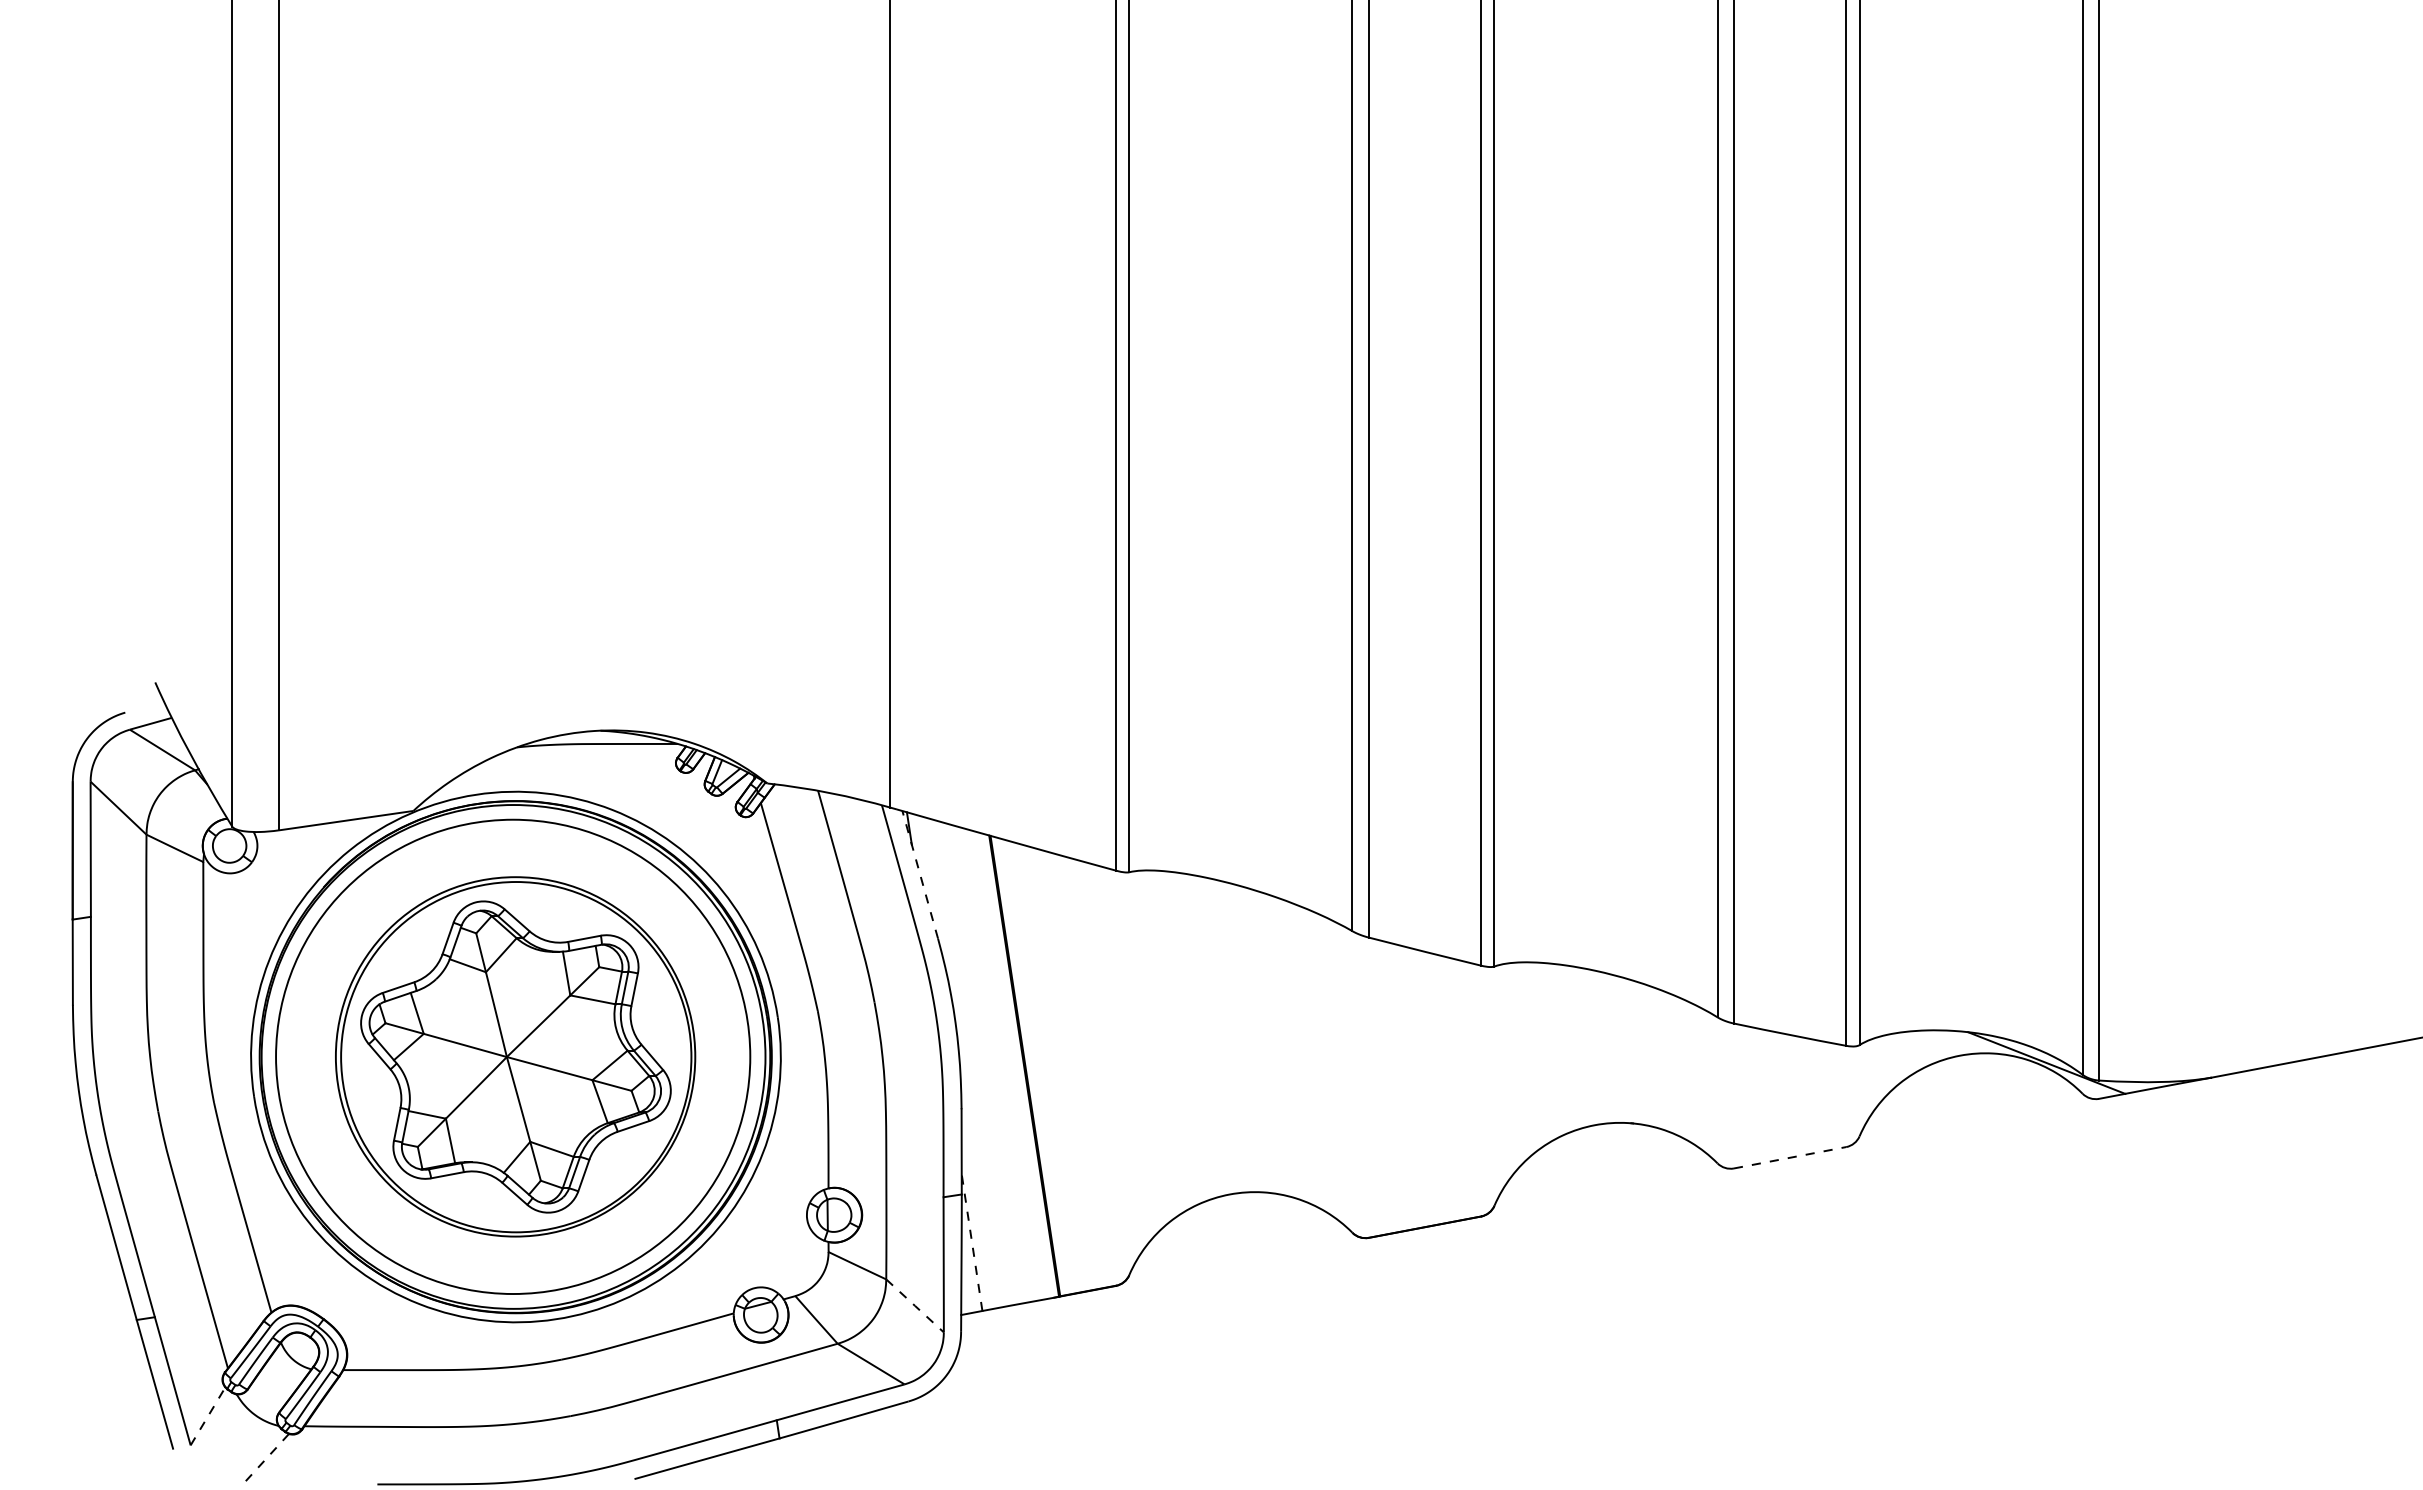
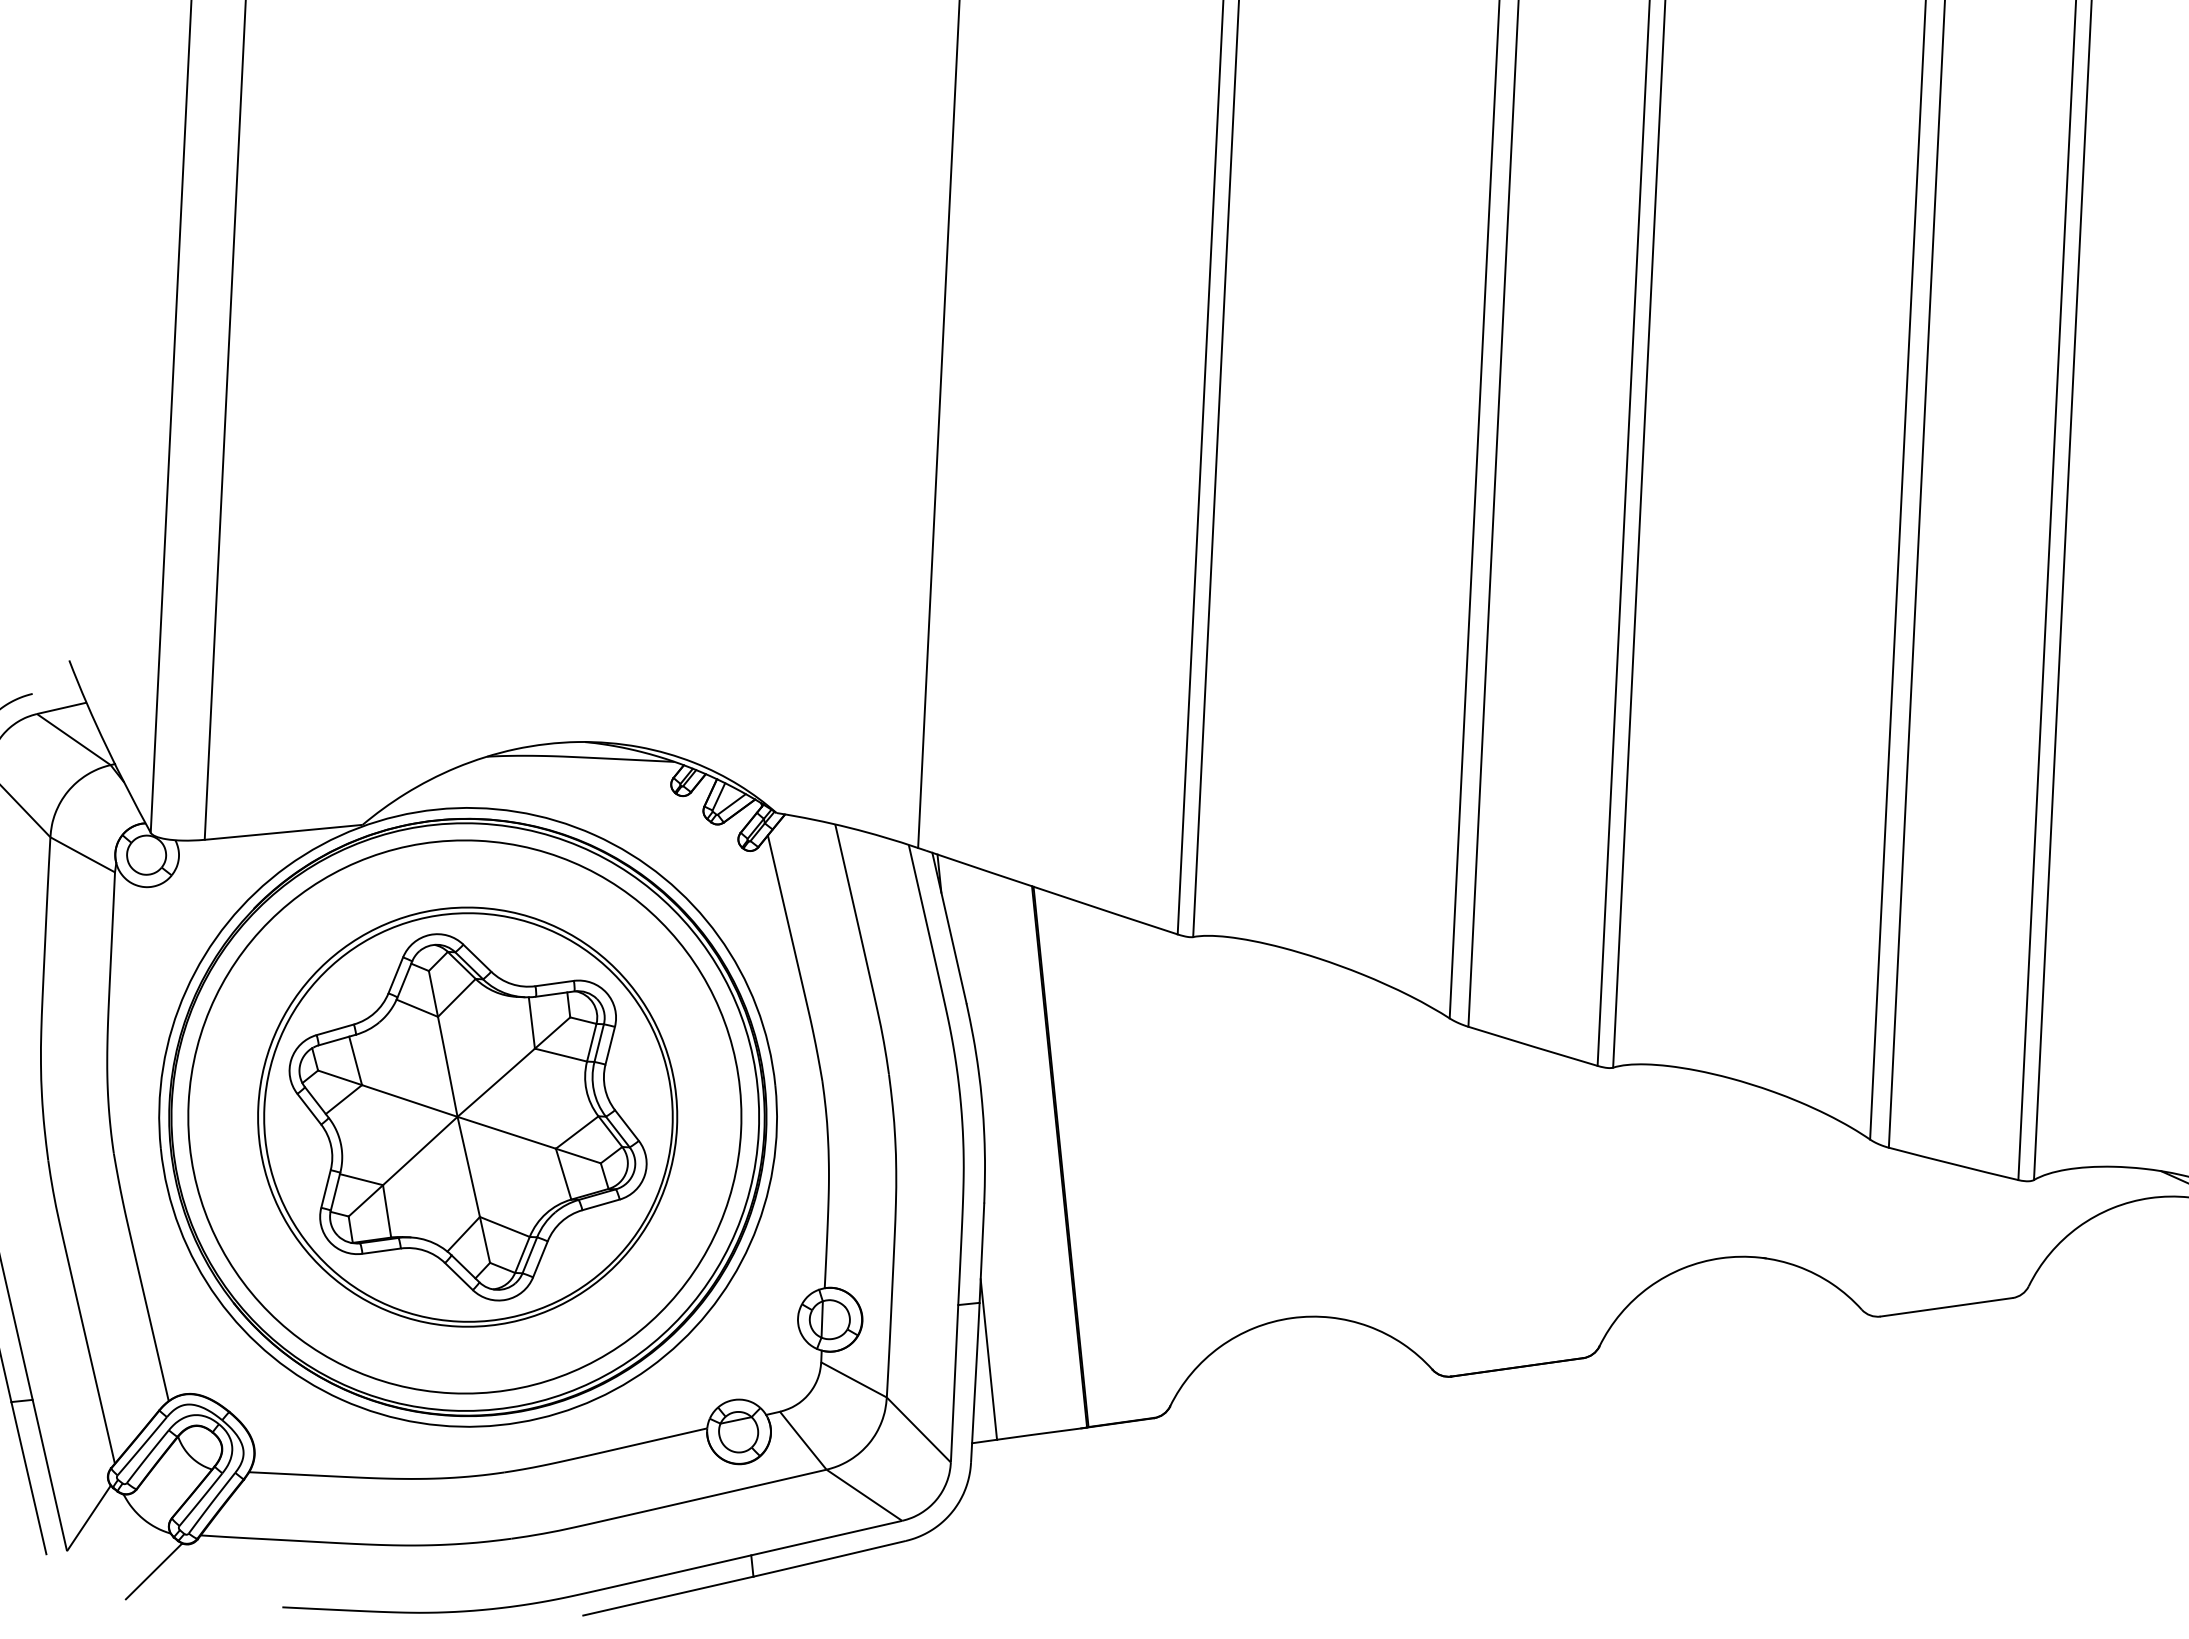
line: (920, 874) -> (949, 927), dashed -> solid
line: (1790, 1157) -> (1947, 1307), dashed -> solid
line: (972, 1242) -> (989, 1359), dashed -> solid
line: (915, 1305) -> (919, 1429), dashed -> solid
line: (208, 1416) -> (89, 1518), dashed -> solid
line: (265, 1459) -> (153, 1571), dashed -> solid

